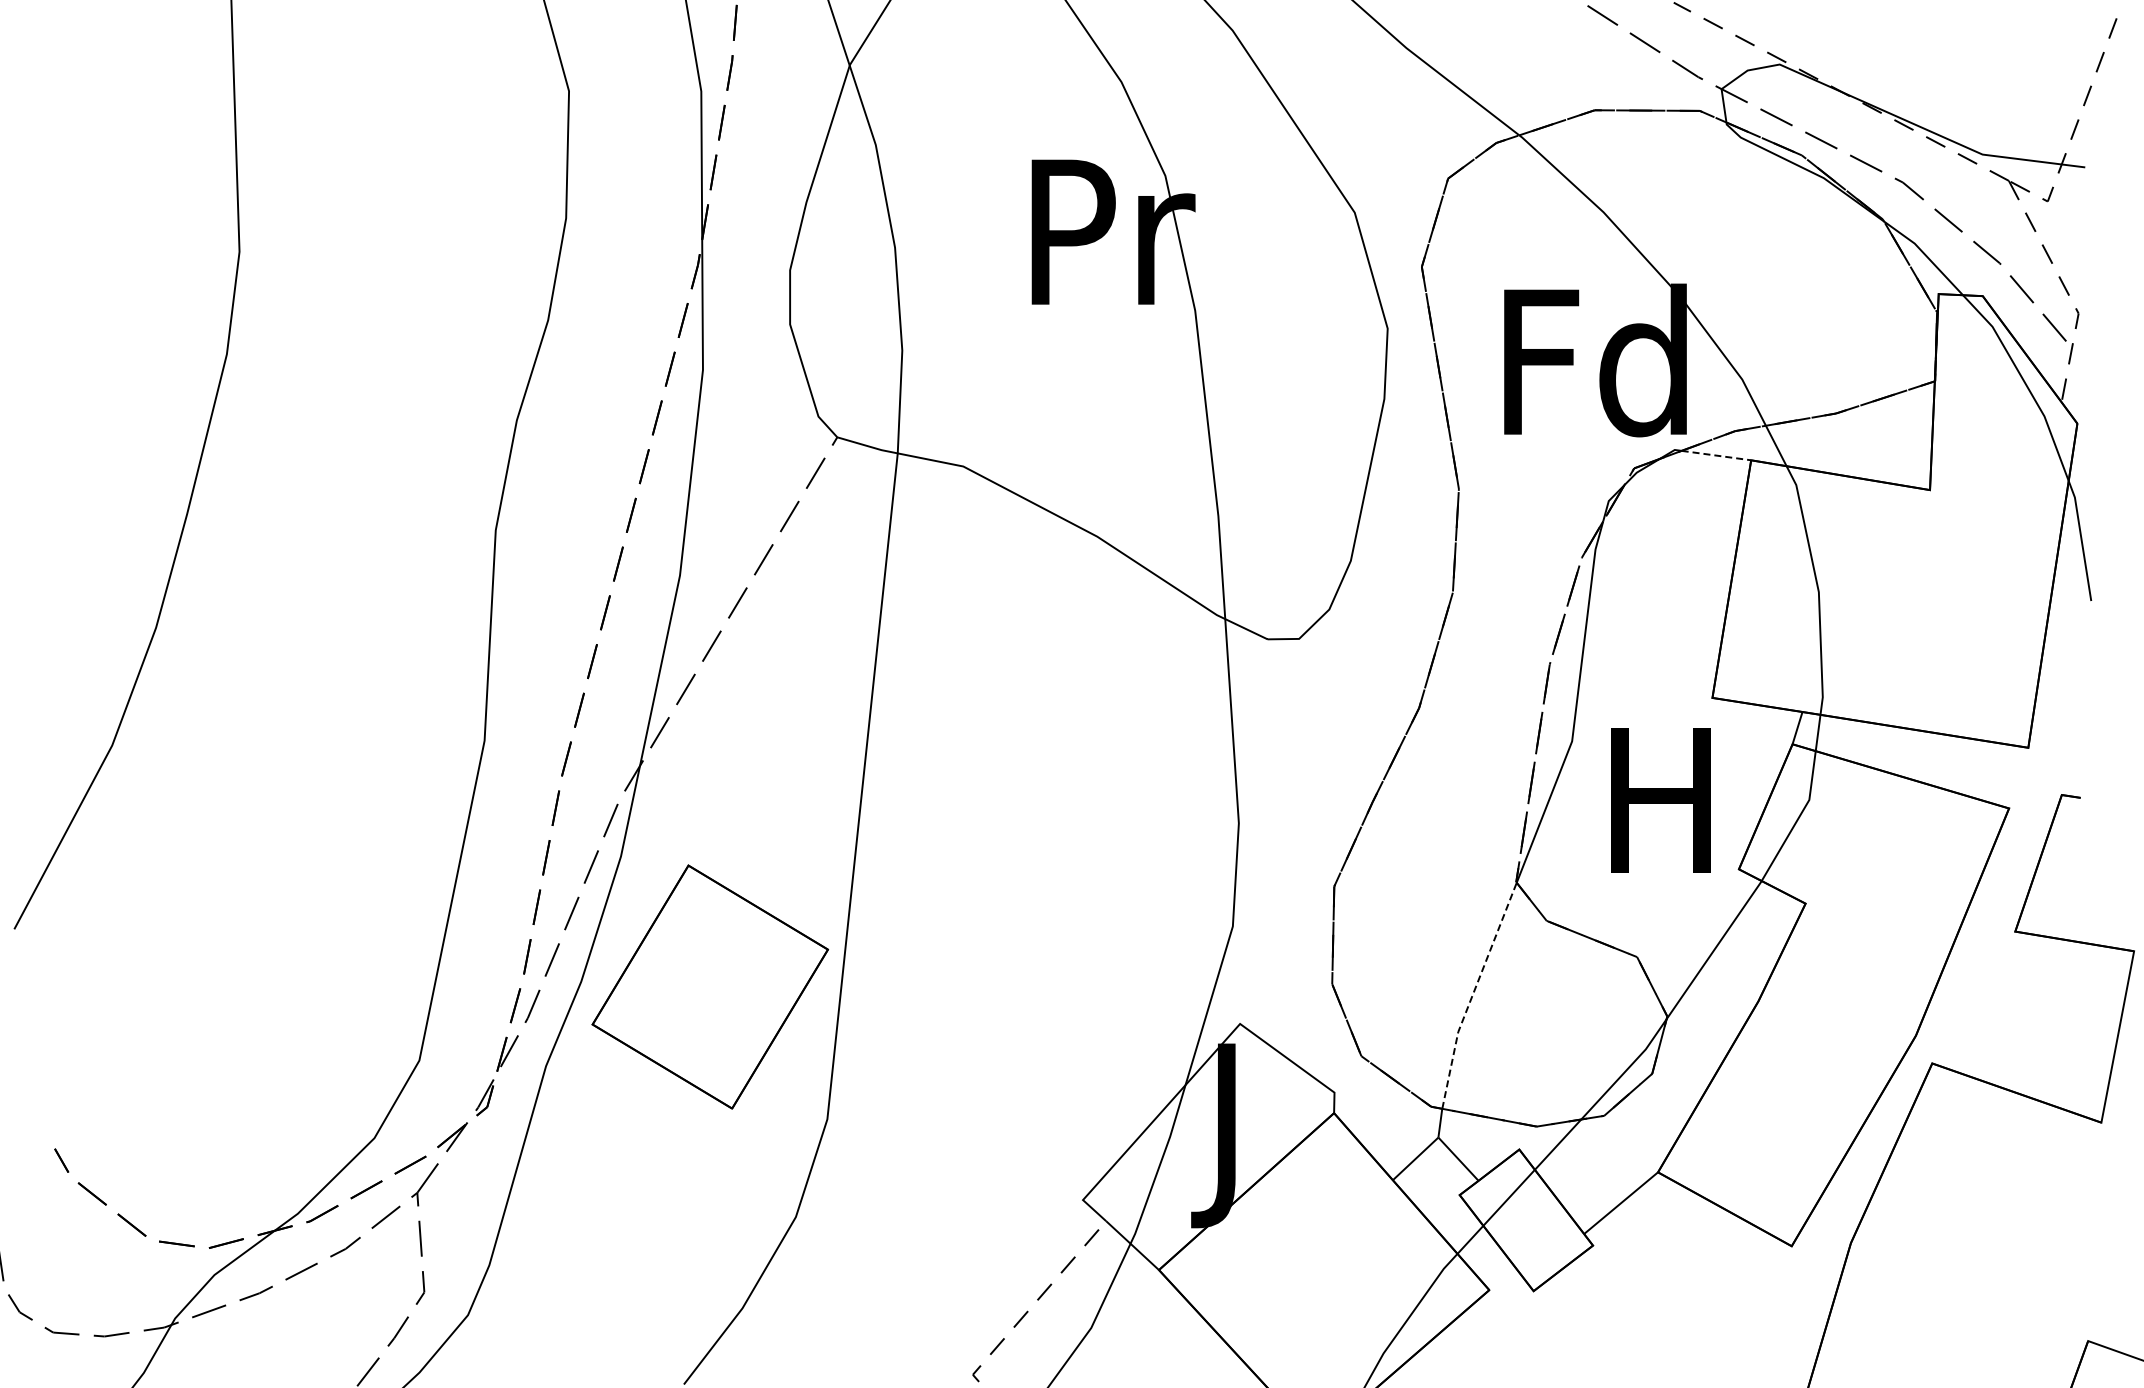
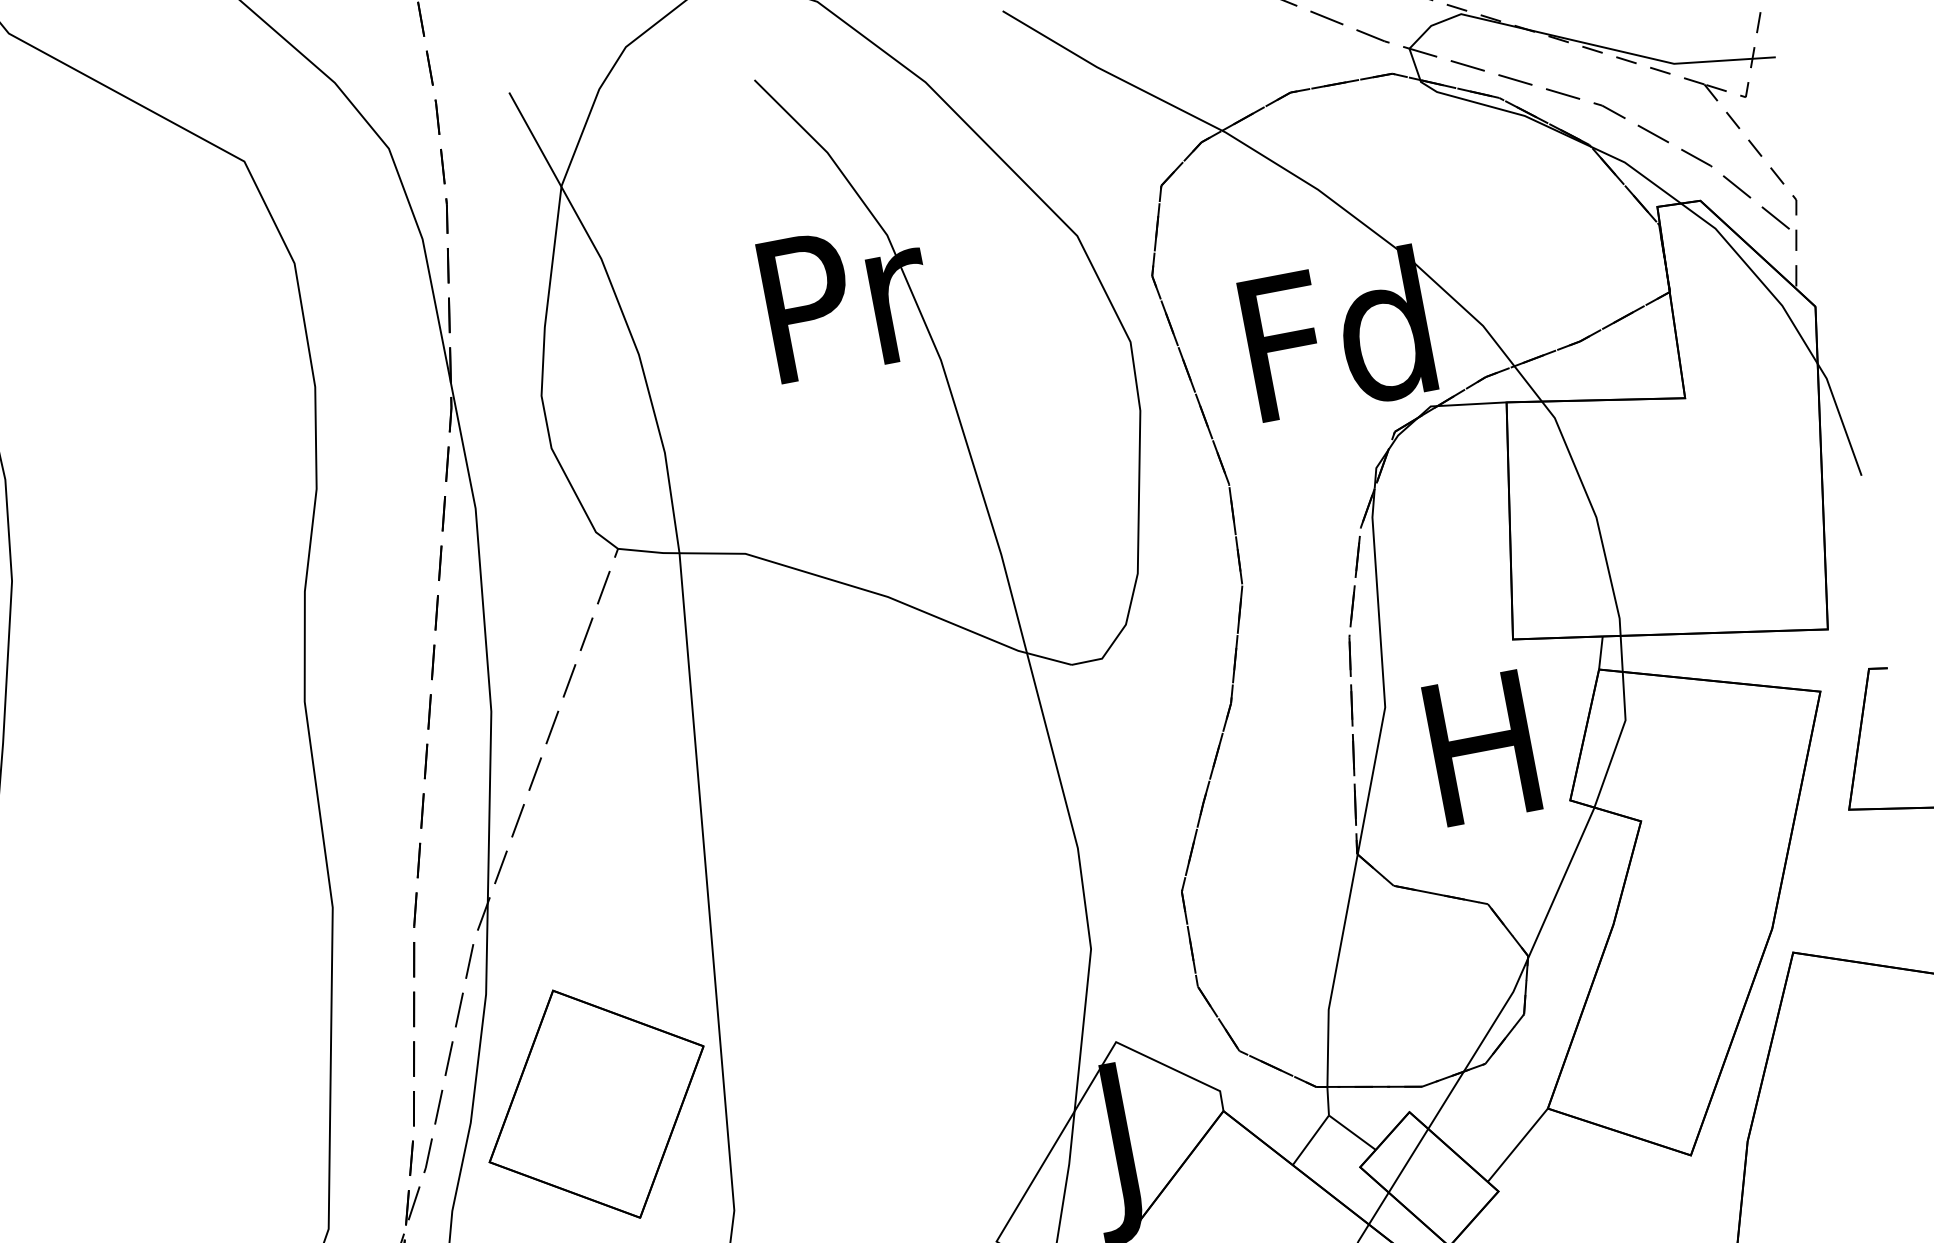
line: (1716, 455) -> (1472, 404), dashed -> solid
line: (1473, 994) -> (1336, 970), dashed -> solid

